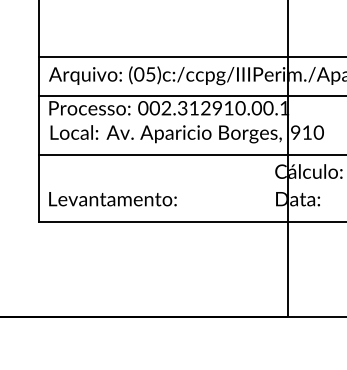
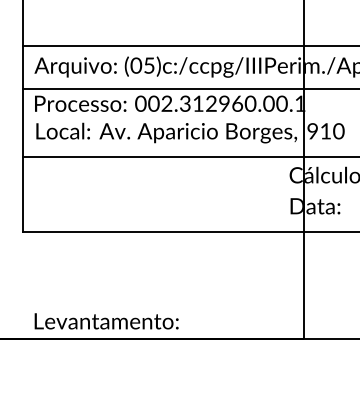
text: (228, 108) -> (236, 104), 002.312910.00.1 -> 002.312960.00.1
text: (112, 199) -> (106, 321), moved

